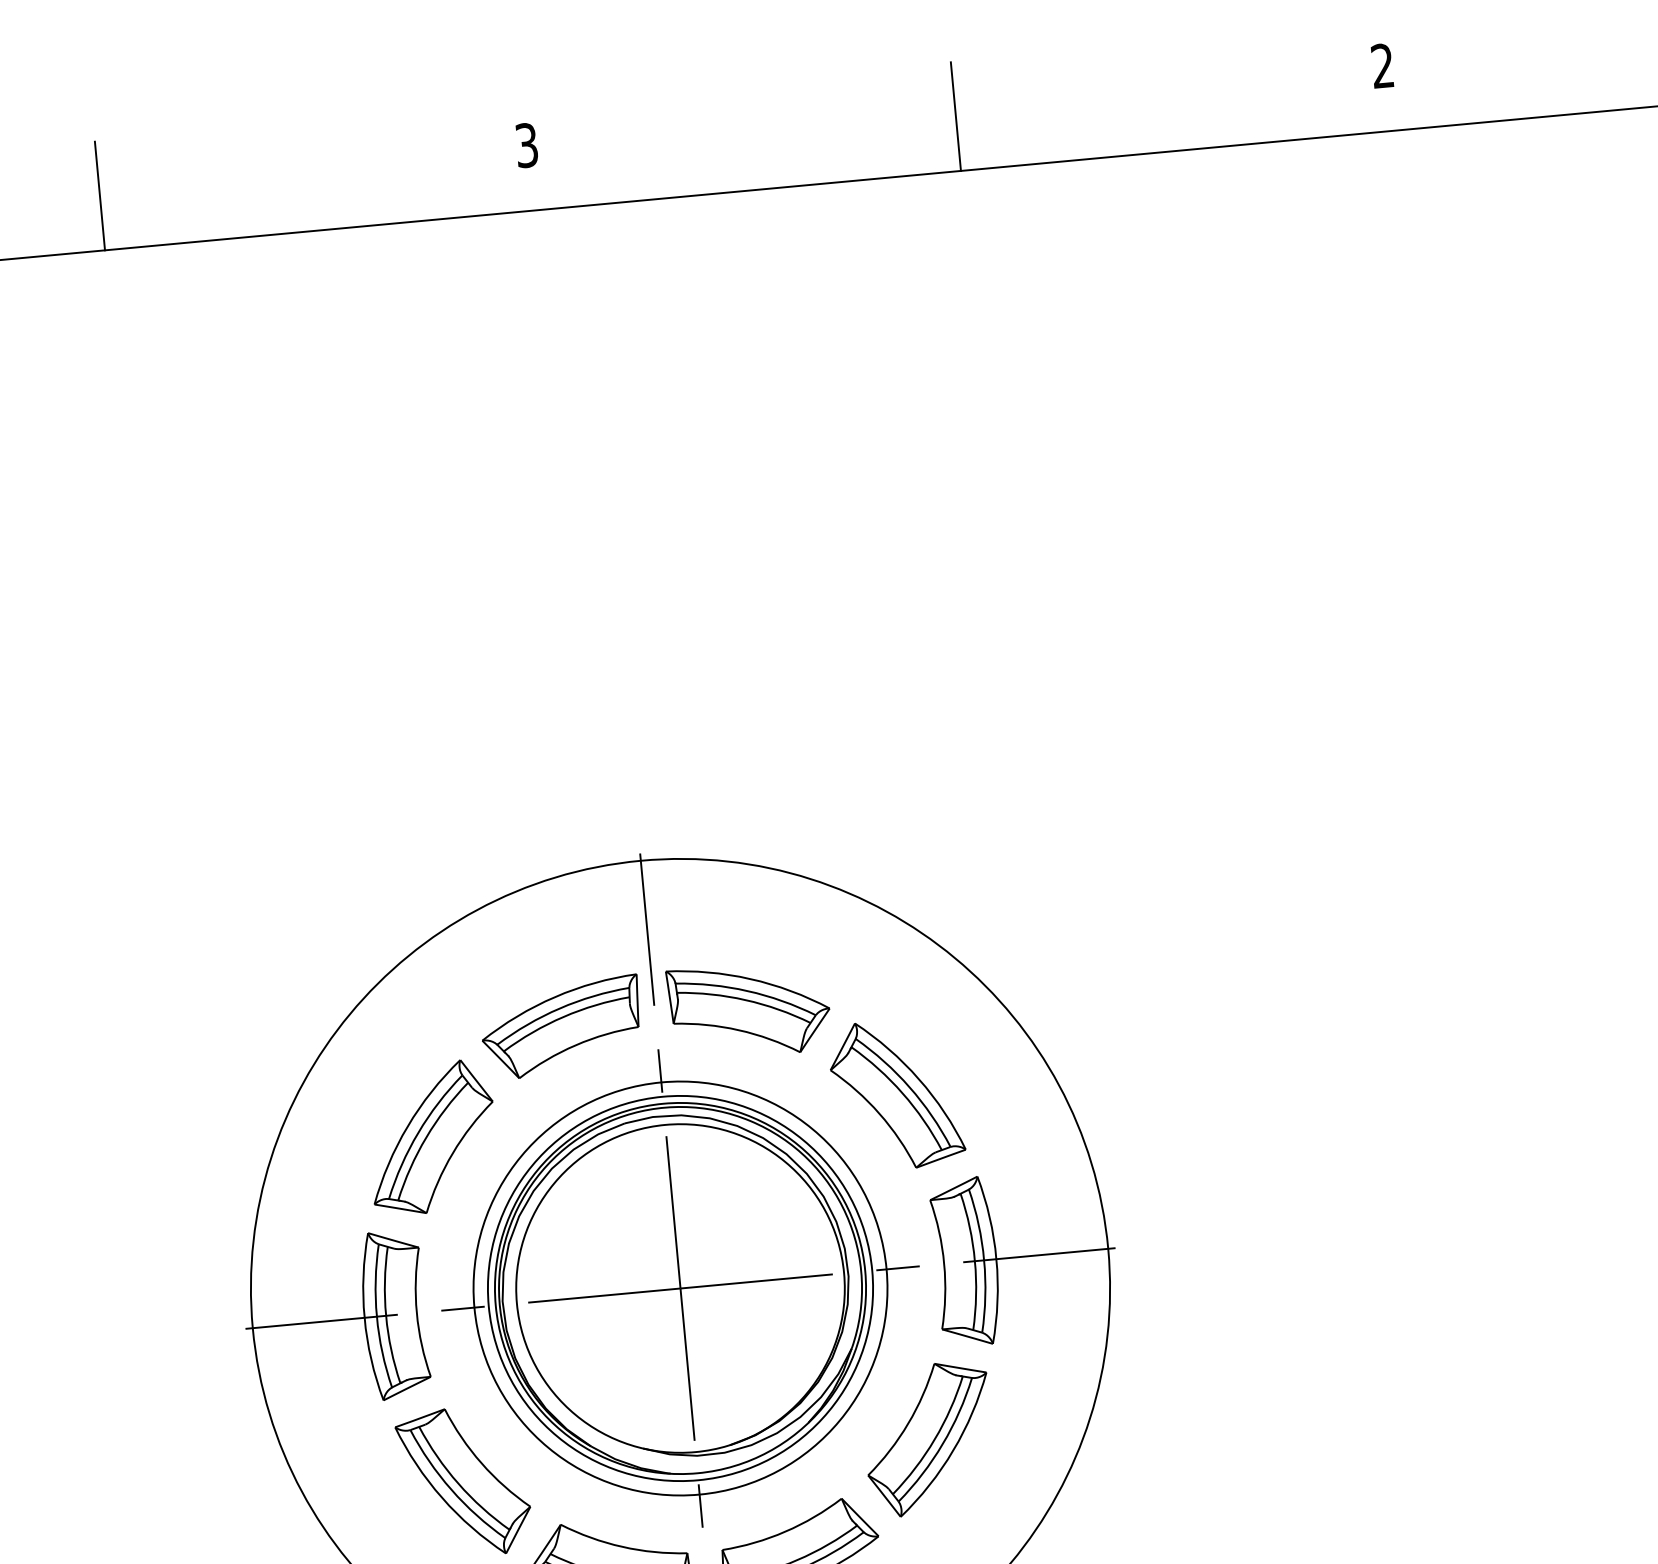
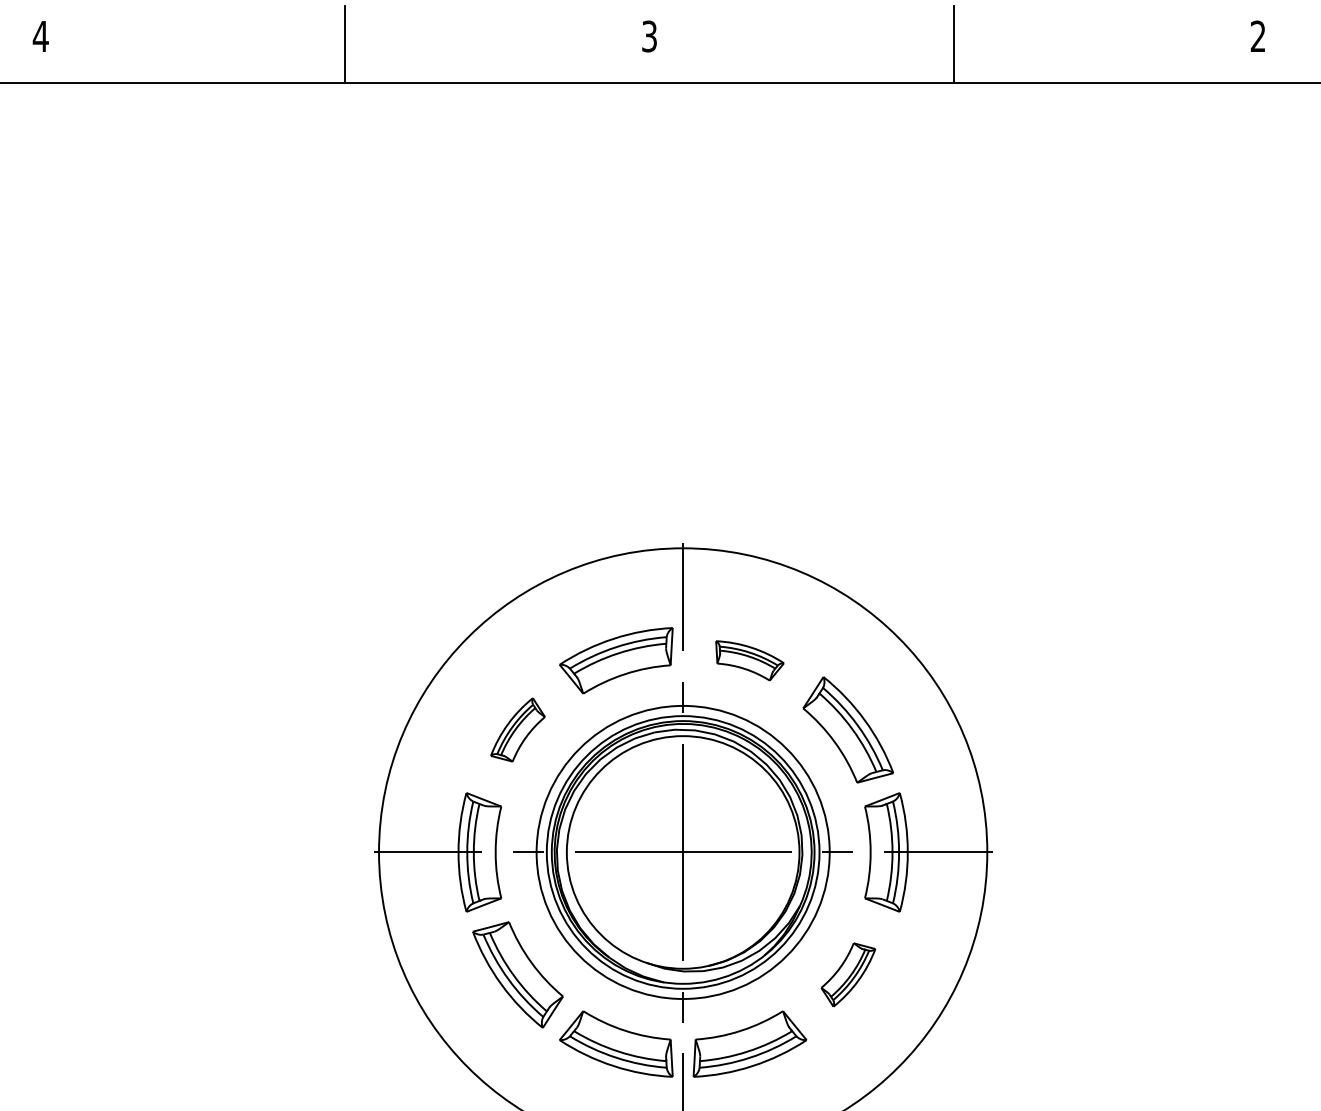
part: (748, 1009) -> (749, 660), size x0.6
part: (431, 1137) -> (517, 729), size x0.6
part: (928, 1438) -> (848, 974), size x0.6

